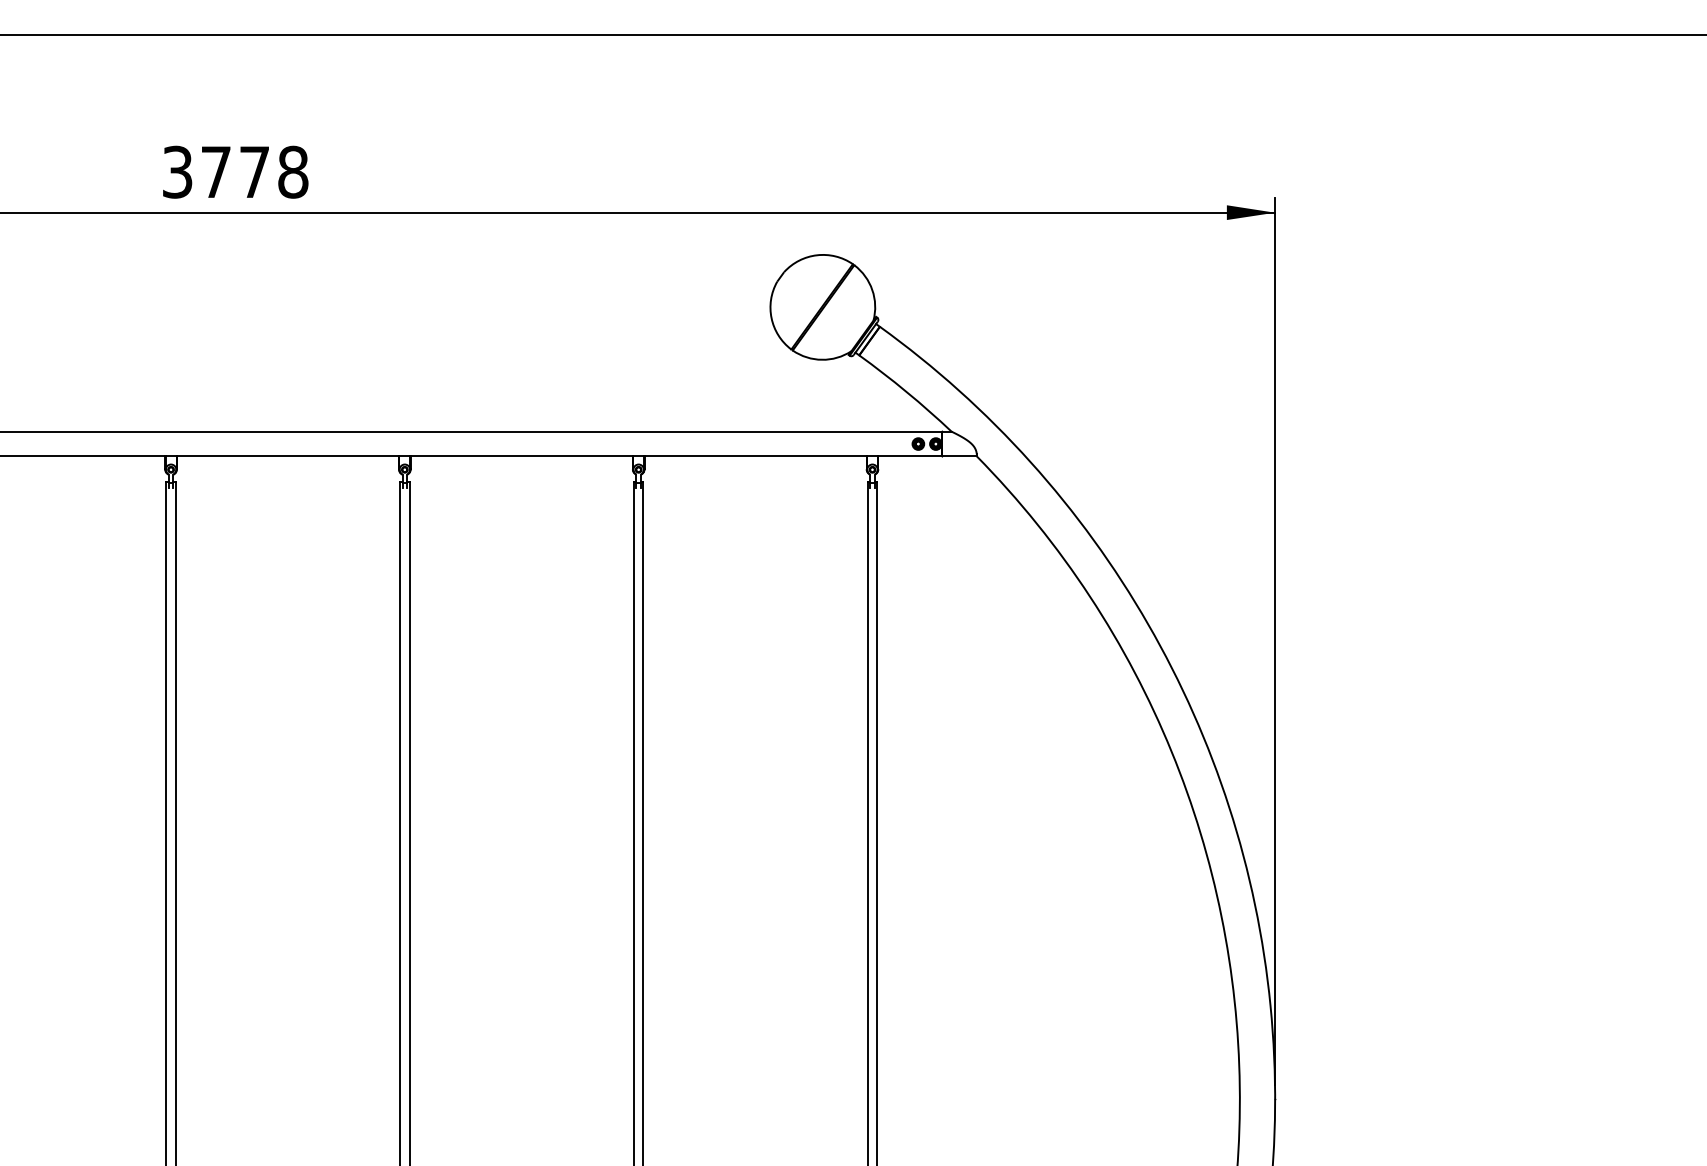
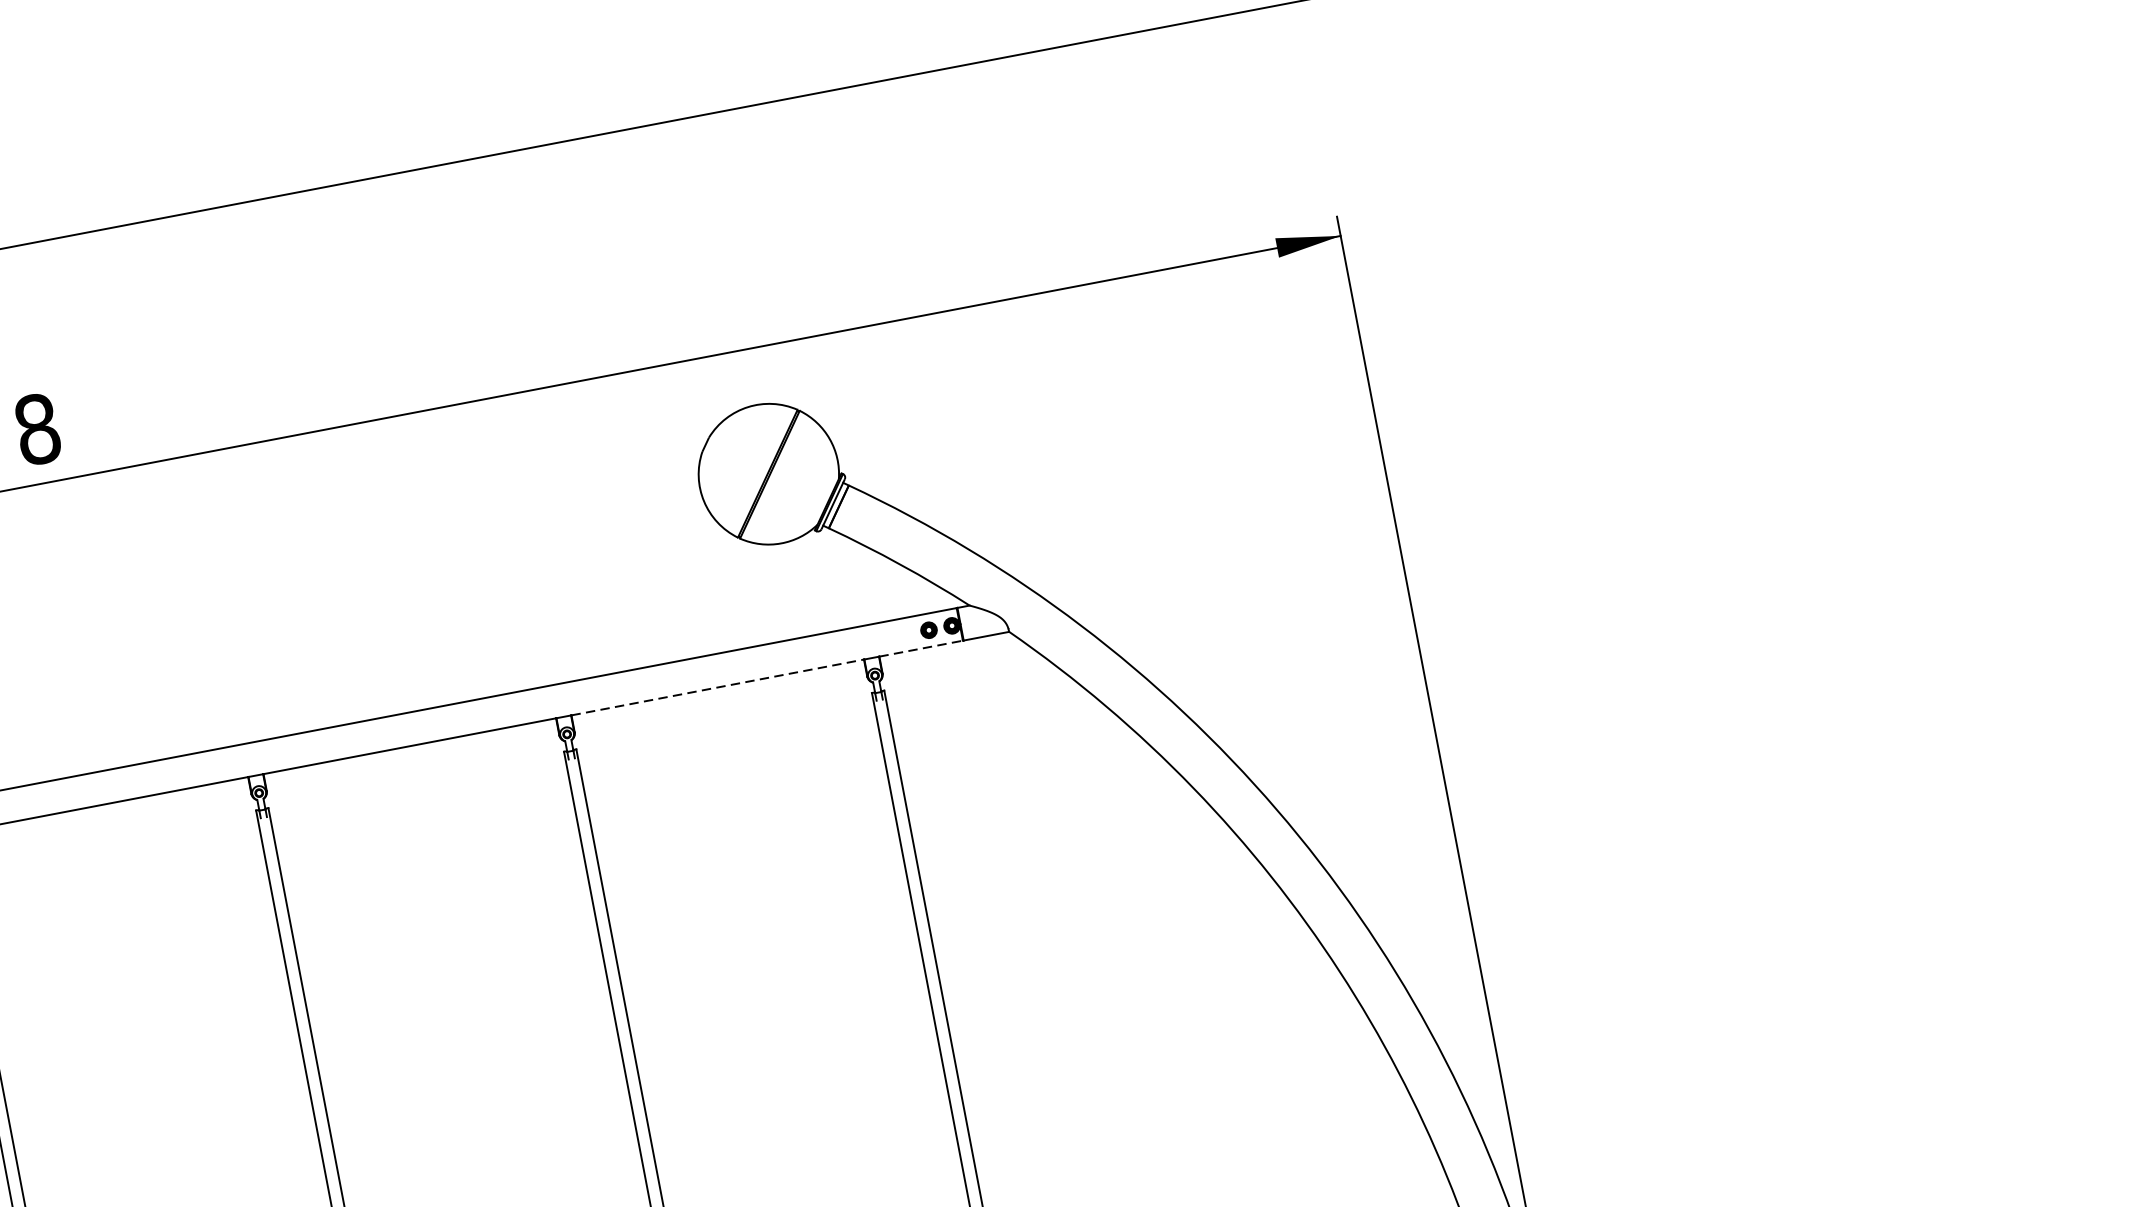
line: (756, 456) -> (718, 687), solid -> dashed
line: (910, 456) -> (921, 648), solid -> dashed

